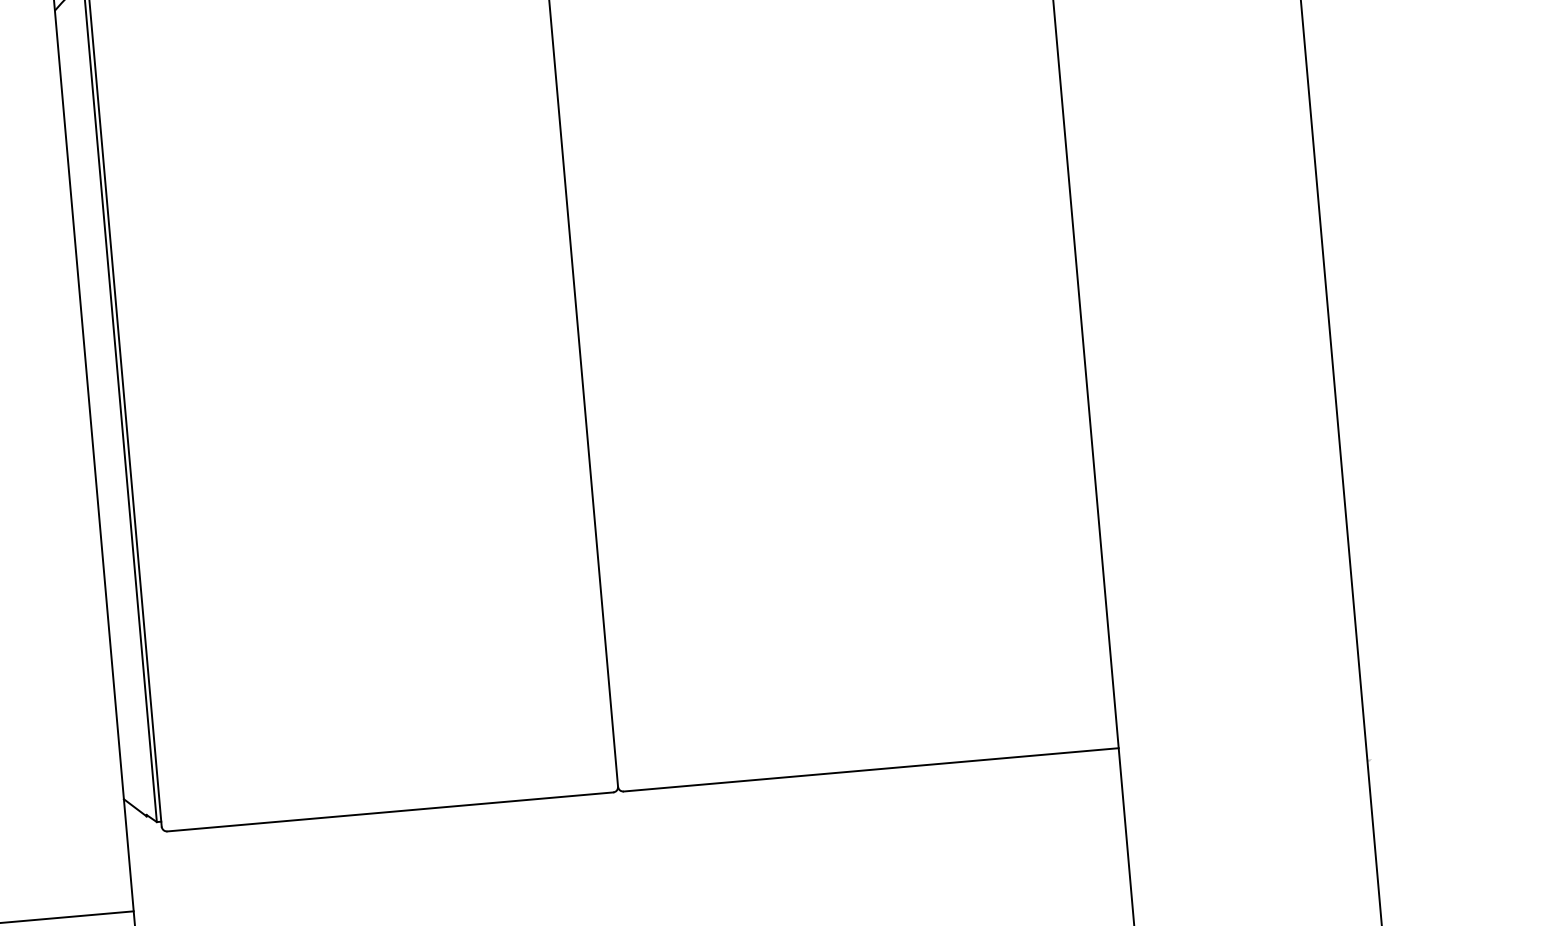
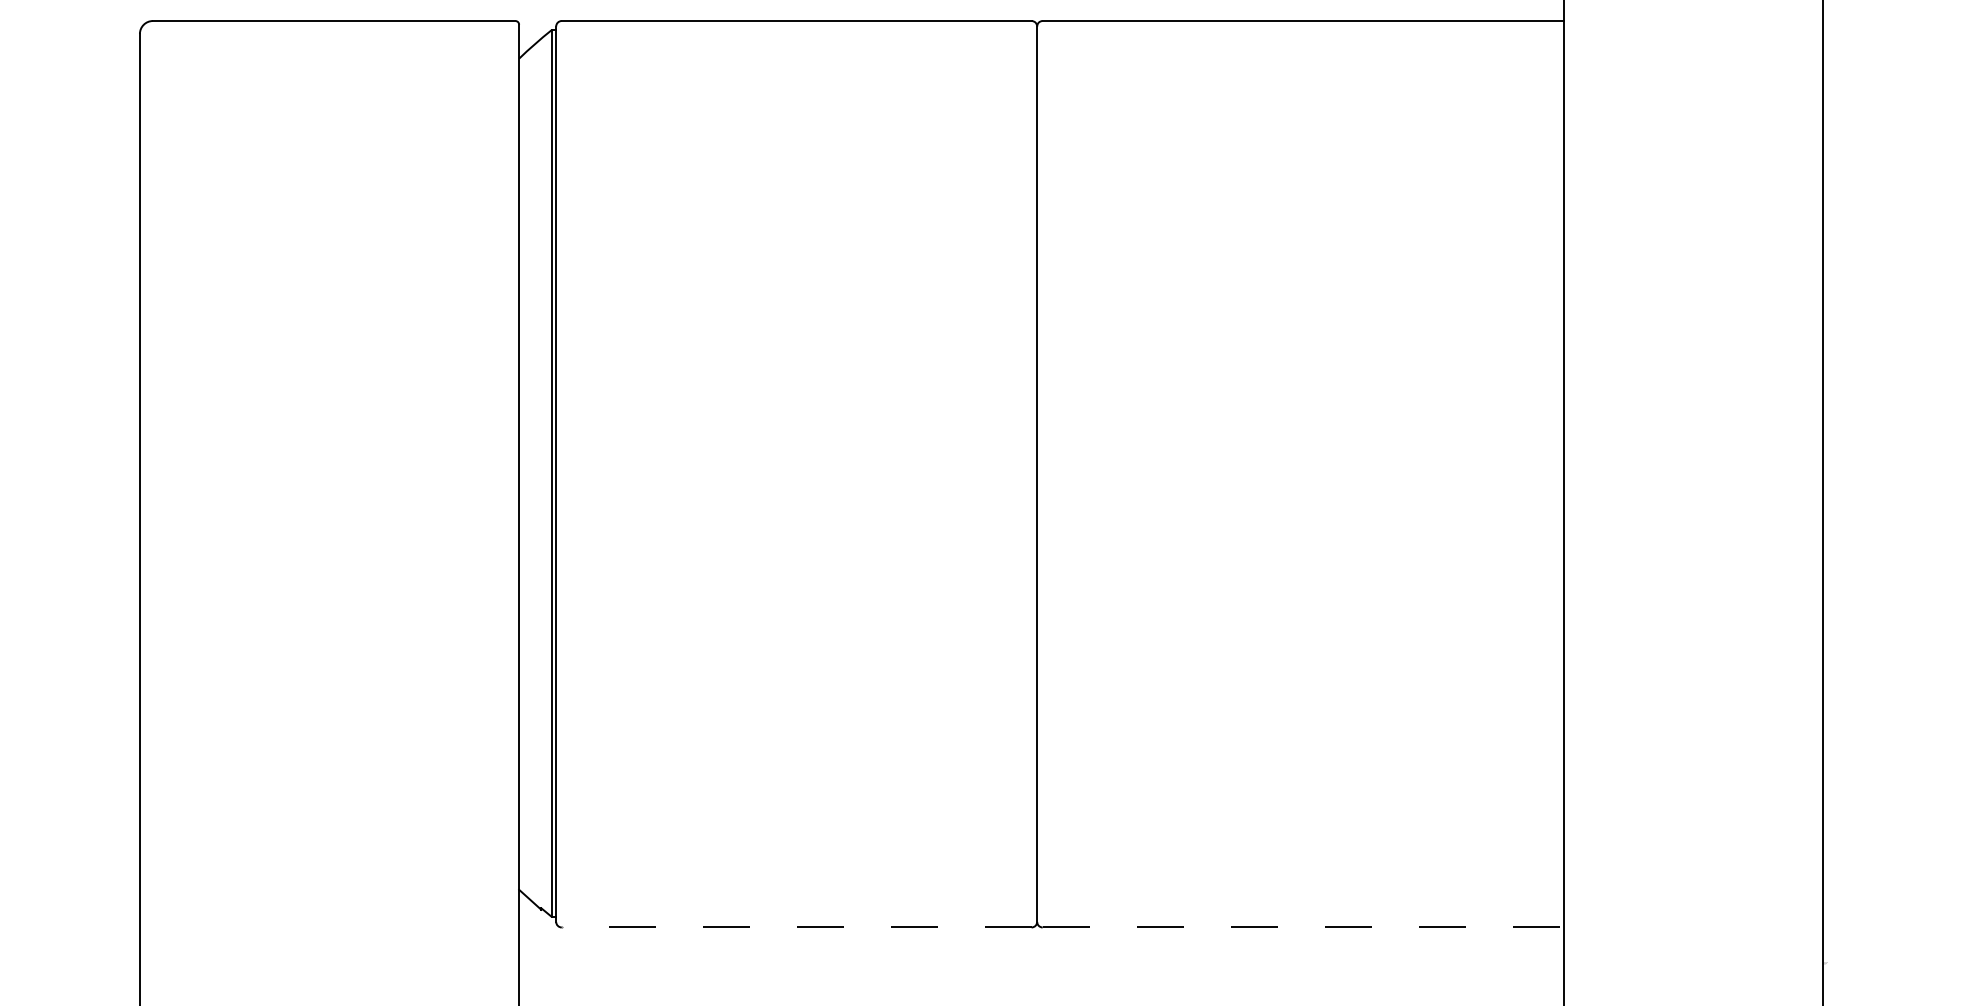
line: (871, 769) -> (1303, 927), solid -> dashed
line: (390, 811) -> (796, 927), solid -> dashed

